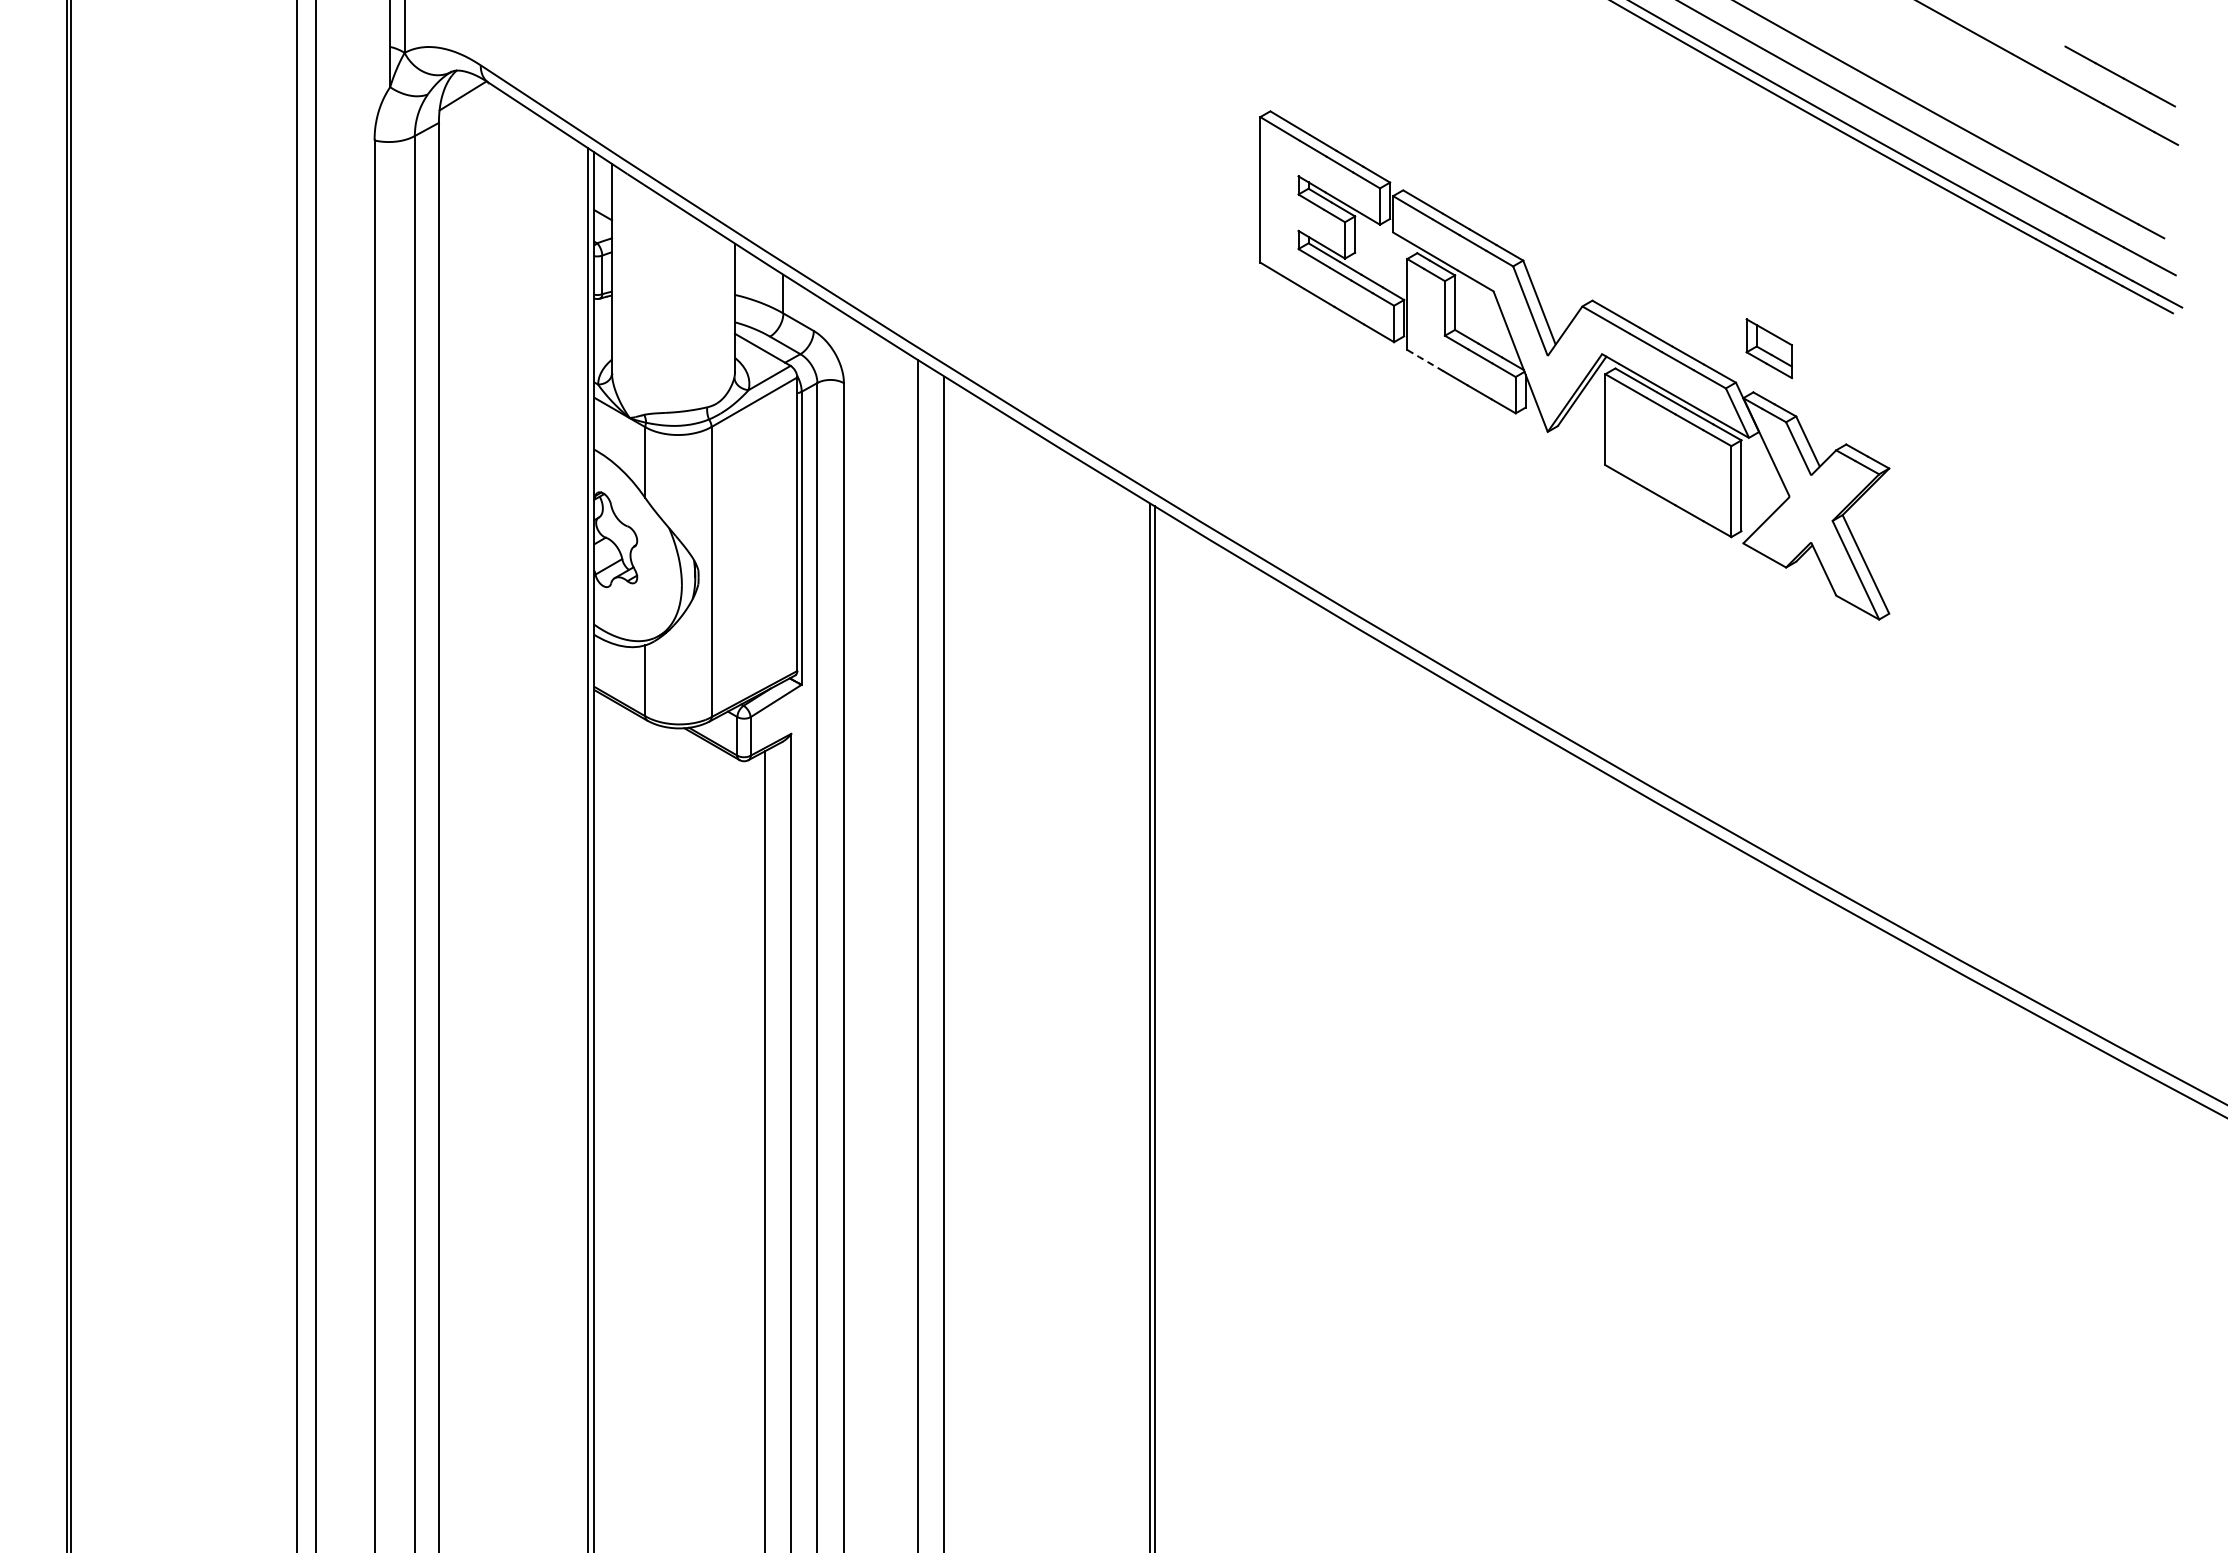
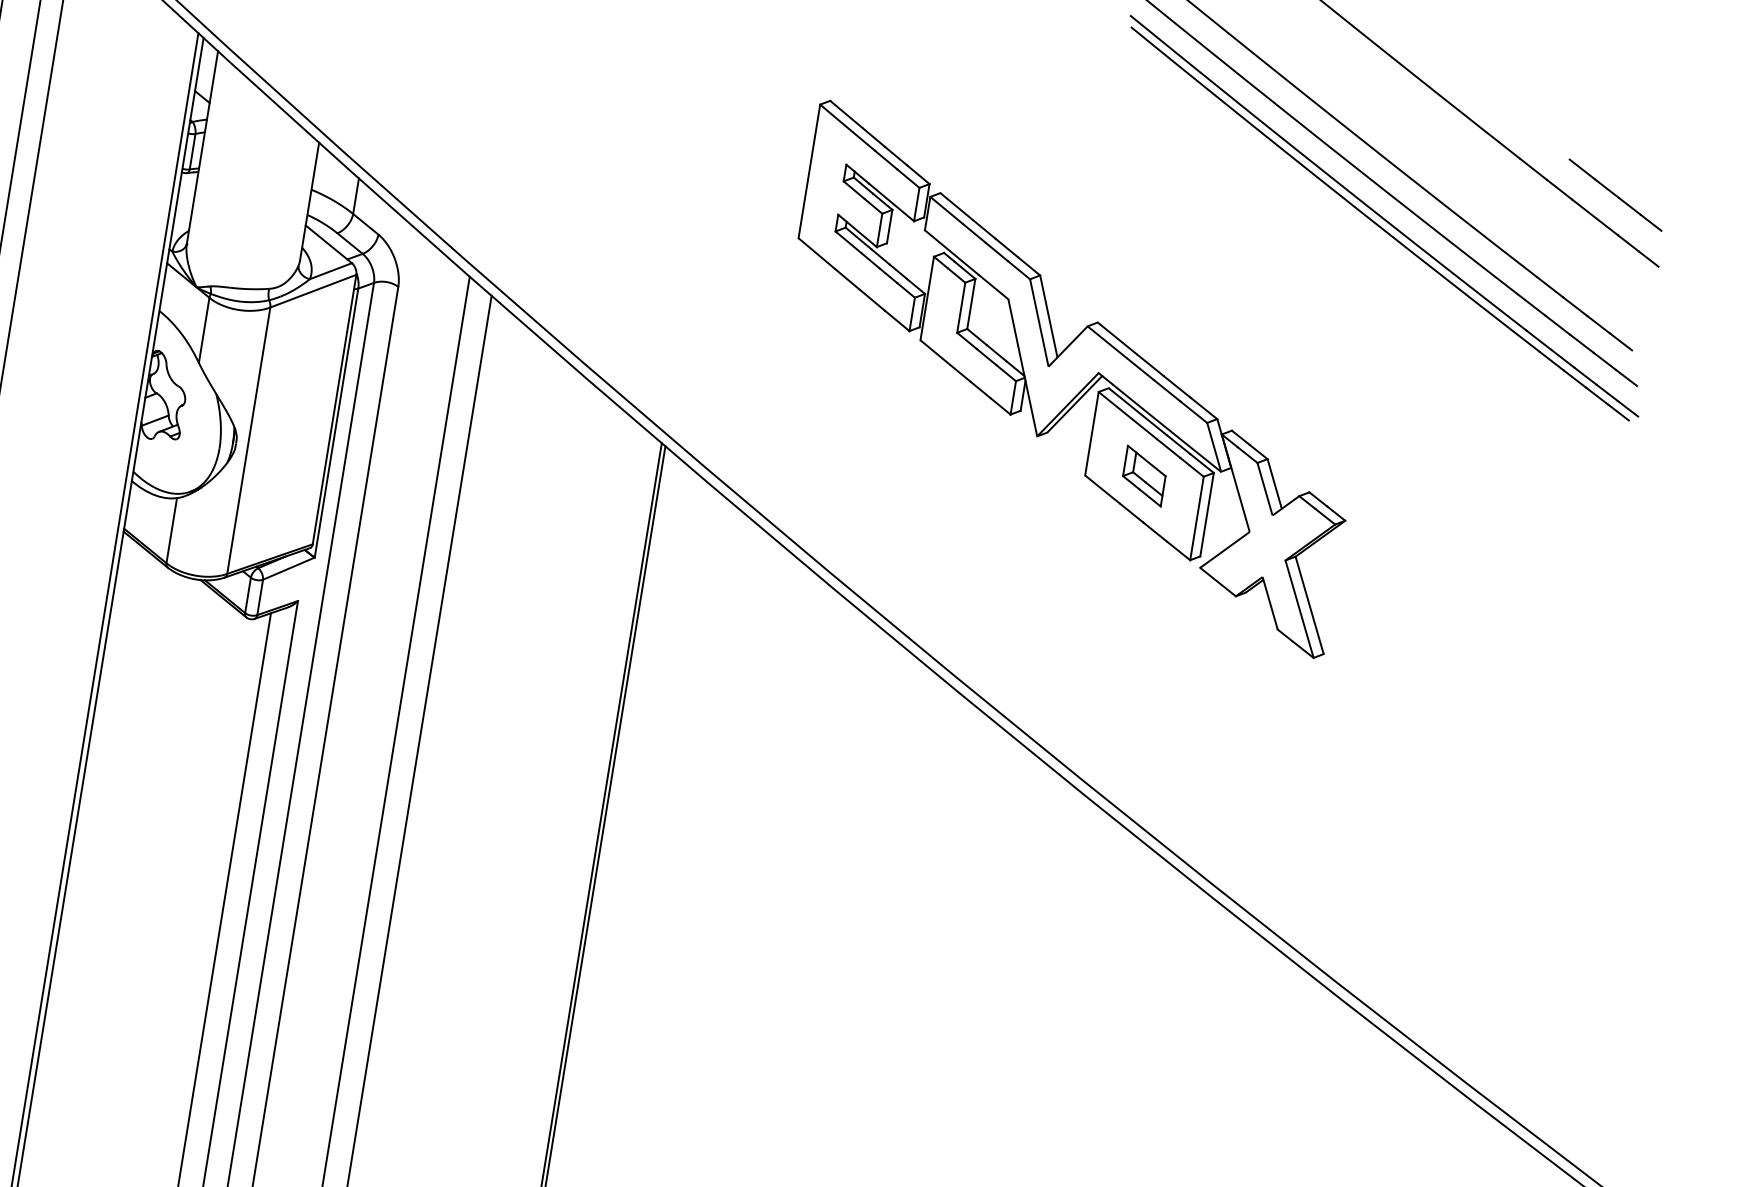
part: (1768, 348) -> (1143, 475), moved
line: (1425, 360) -> (935, 352), dashed -> solid

